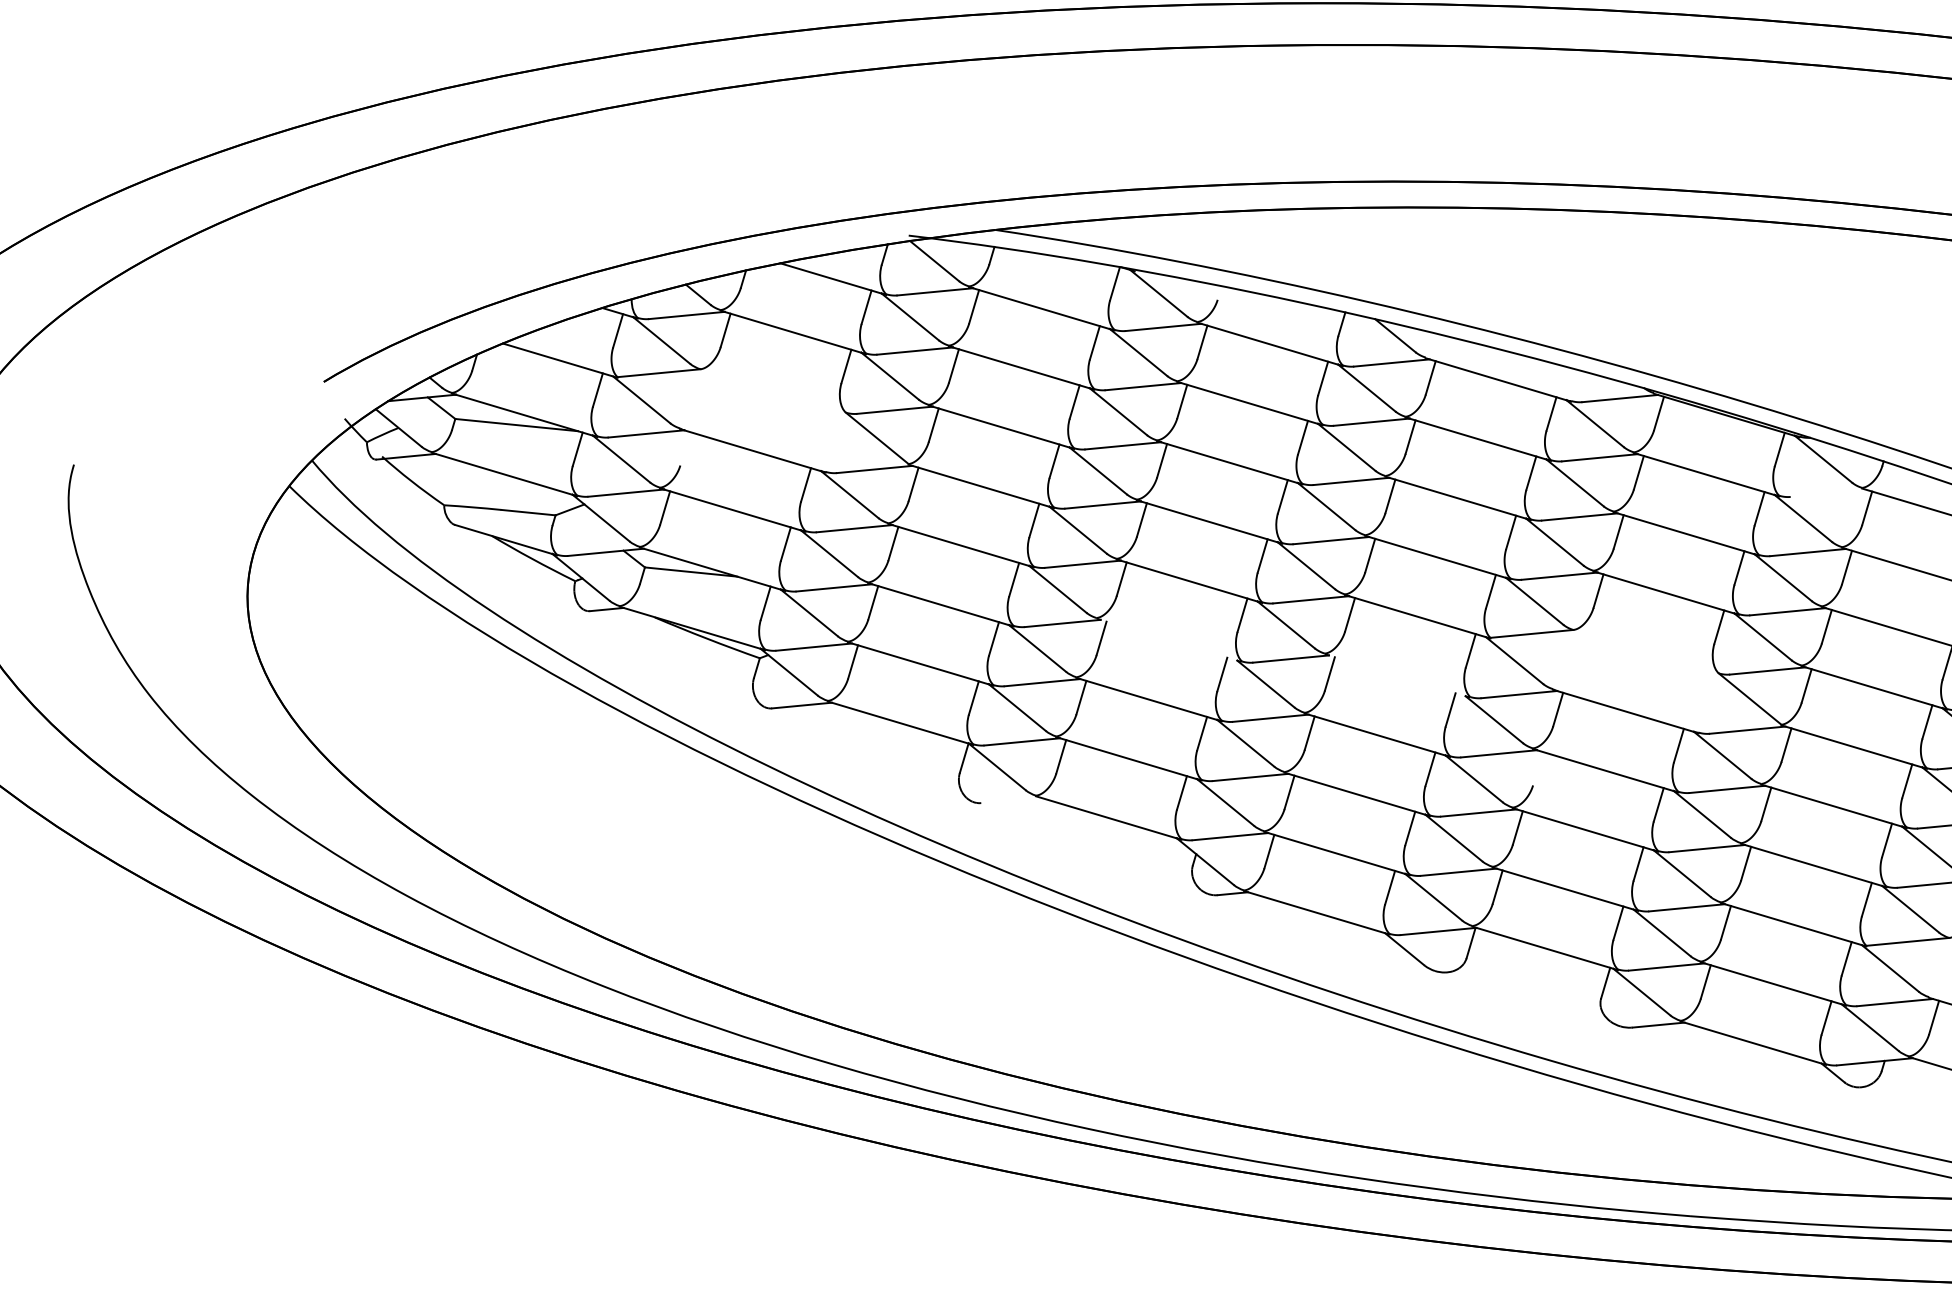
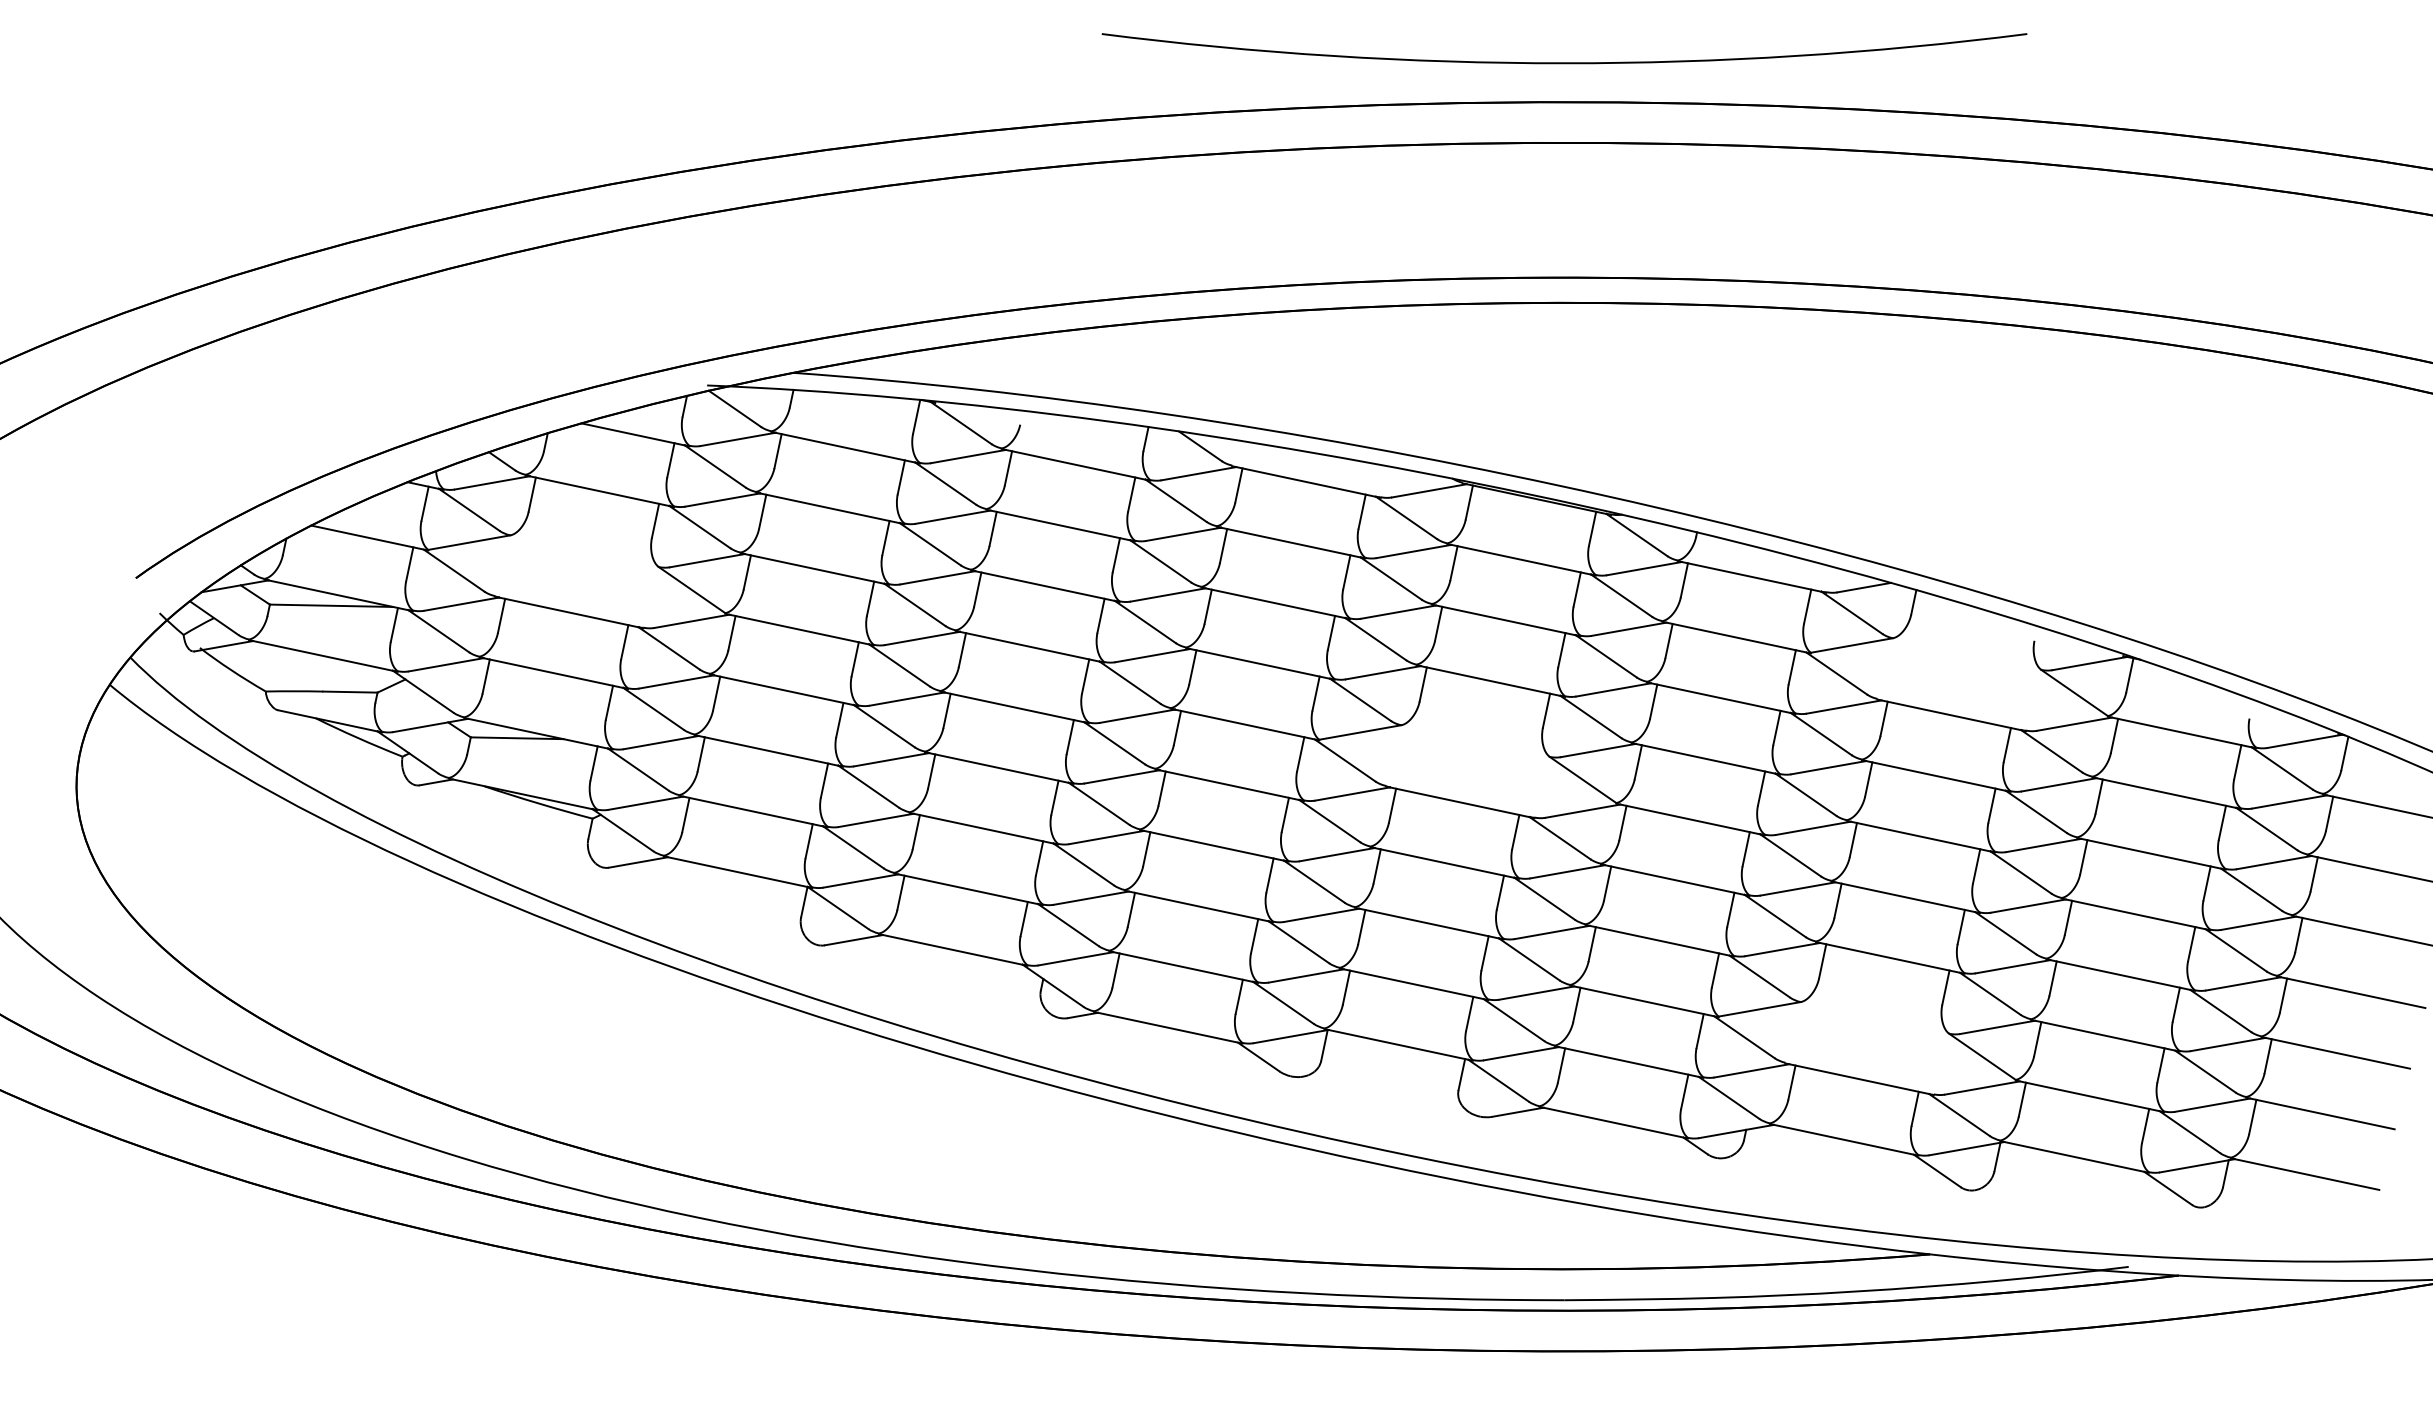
line: (685, 448) -> (501, 615), added
line: (1827, 493) -> (1643, 568), added
line: (1169, 639) -> (999, 767), added
line: (1397, 676) -> (1229, 785), added
line: (1537, 768) -> (1376, 866), added
line: (1010, 800) -> (853, 940), added

